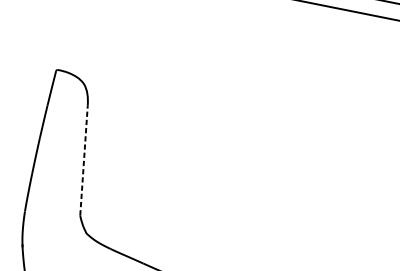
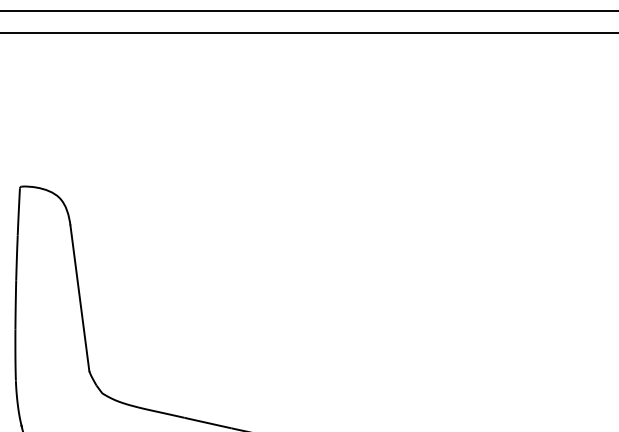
line: (83, 159) -> (79, 297), dashed -> solid

